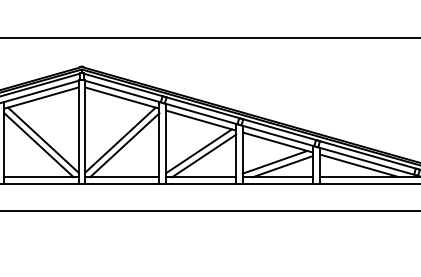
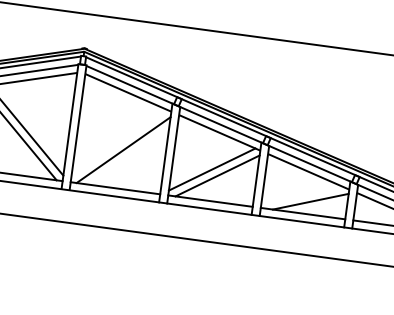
line: (120, 139) -> (119, 142), removed
line: (274, 161) -> (301, 194), removed

